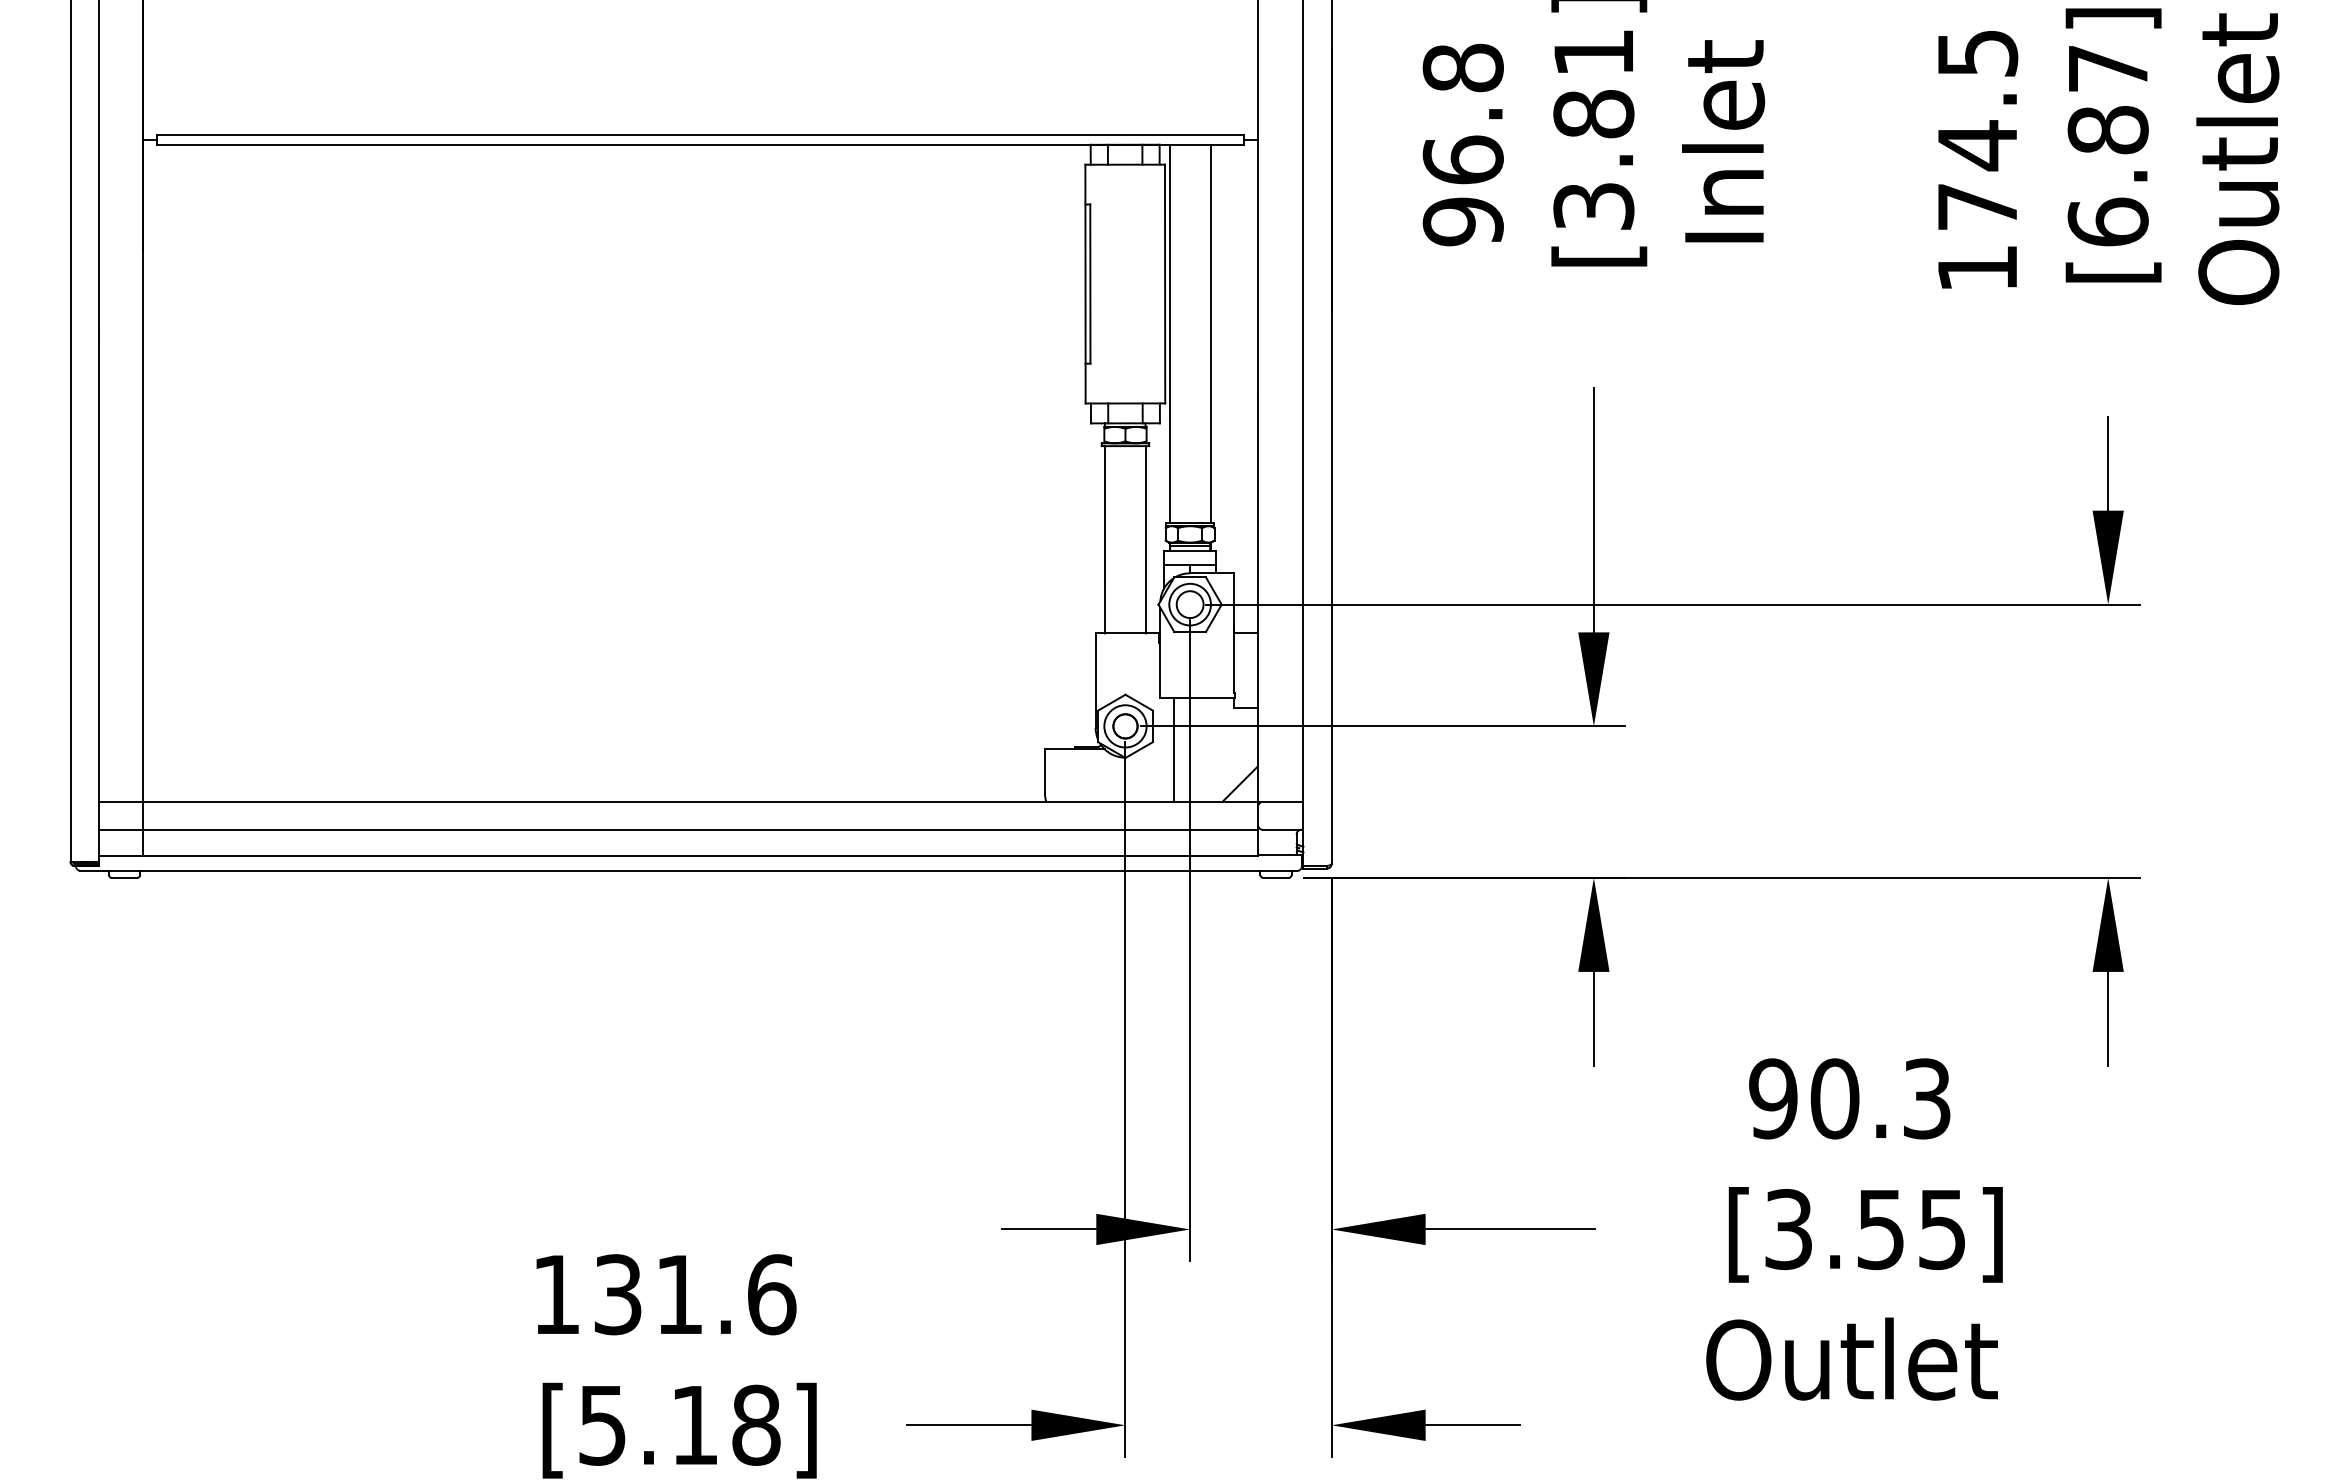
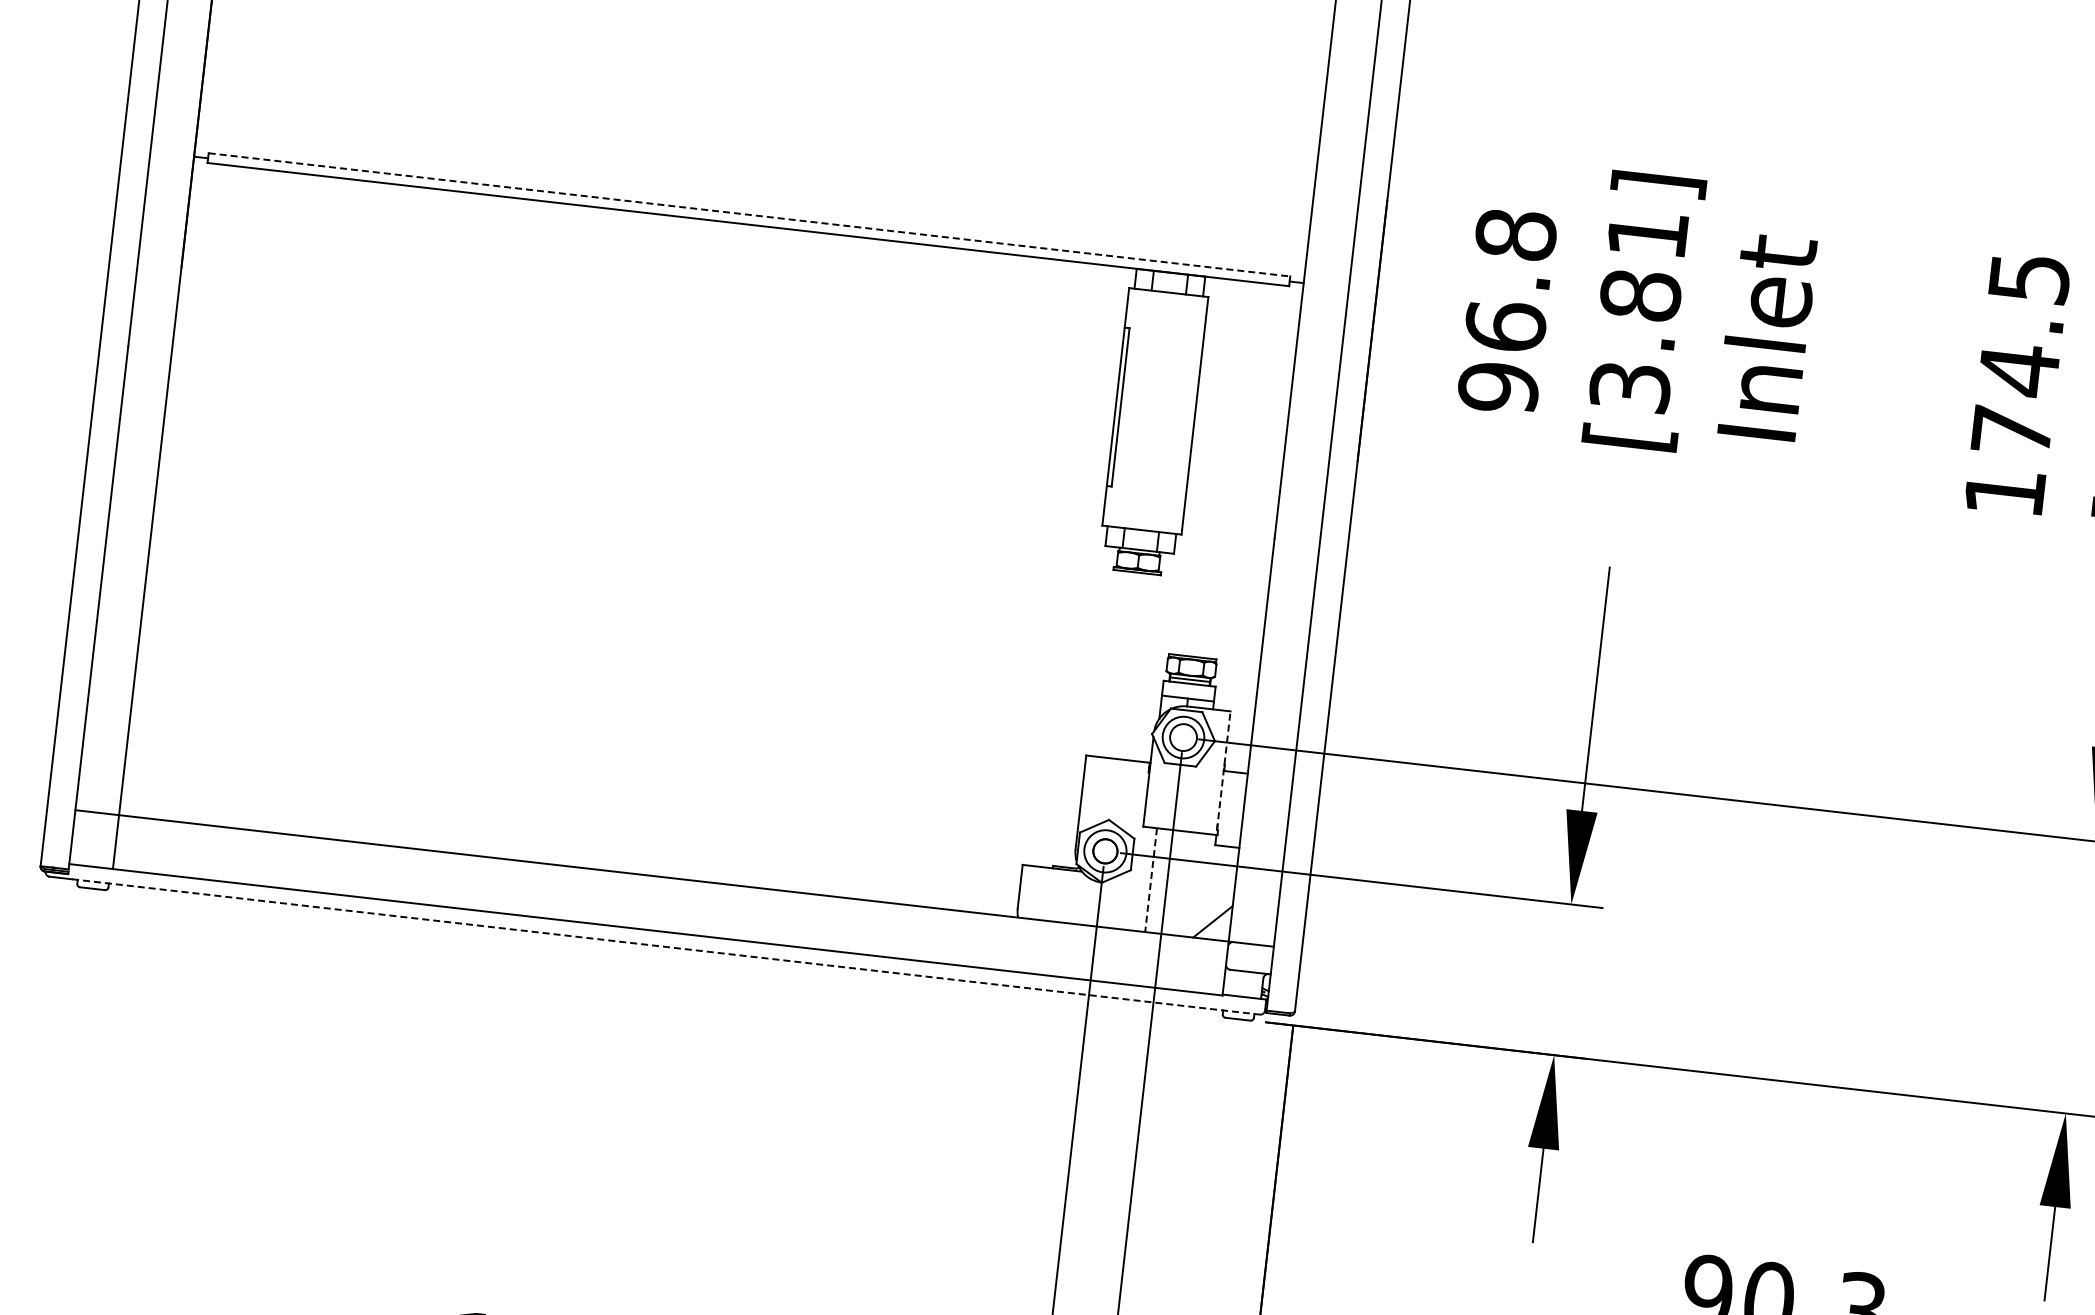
line: (700, 134) -> (749, 214), solid -> dashed
line: (1169, 333) -> (1193, 465), removed
line: (1210, 333) -> (1234, 470), removed
line: (1104, 539) -> (1105, 663), removed
line: (1145, 539) -> (1146, 667), removed
line: (1233, 633) -> (1223, 771), solid -> dashed
line: (1174, 750) -> (1151, 880), solid -> dashed
line: (678, 829) -> (649, 903), removed
line: (700, 870) -> (666, 946), solid -> dashed

